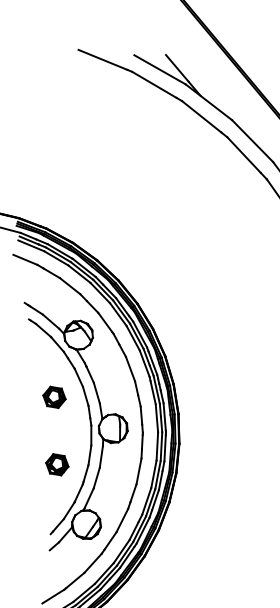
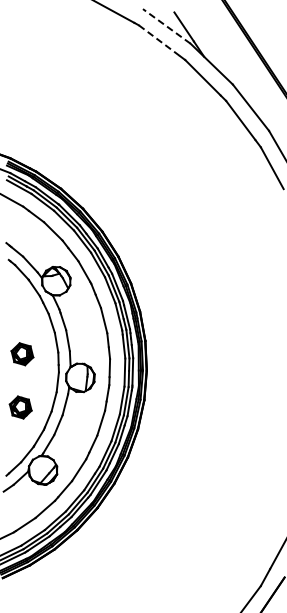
line: (159, 69) -> (166, 26), solid -> dashed
line: (154, 84) -> (159, 40), solid -> dashed
part: (54, 397) -> (22, 354), moved

